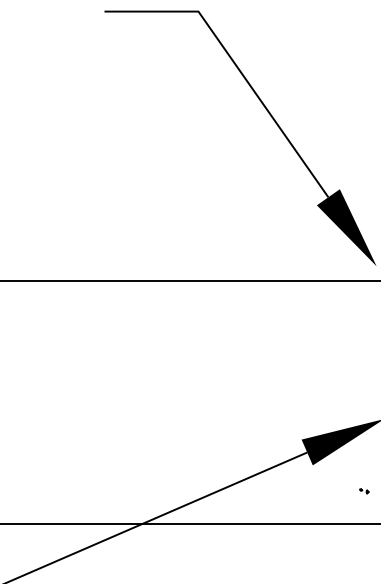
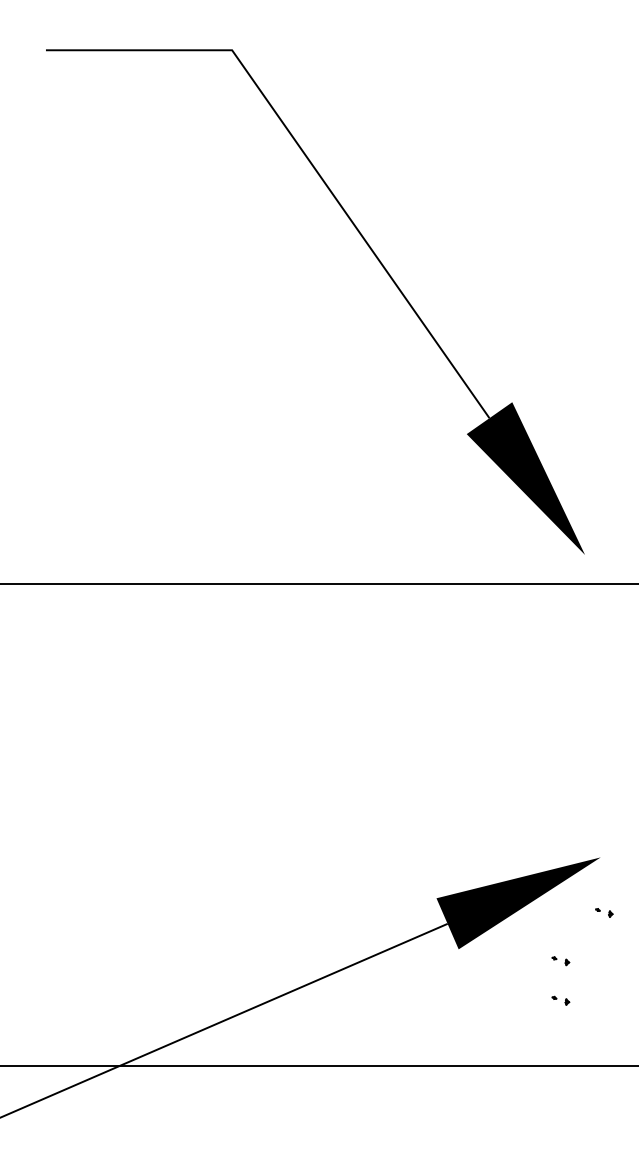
part: (364, 471) -> (561, 961), added

